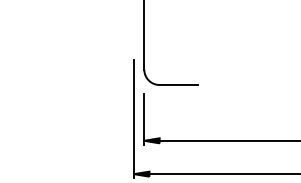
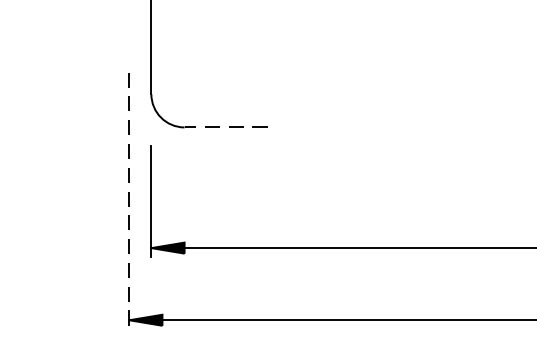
line: (178, 85) -> (225, 128), solid -> dashed
line: (134, 119) -> (130, 201), solid -> dashed

